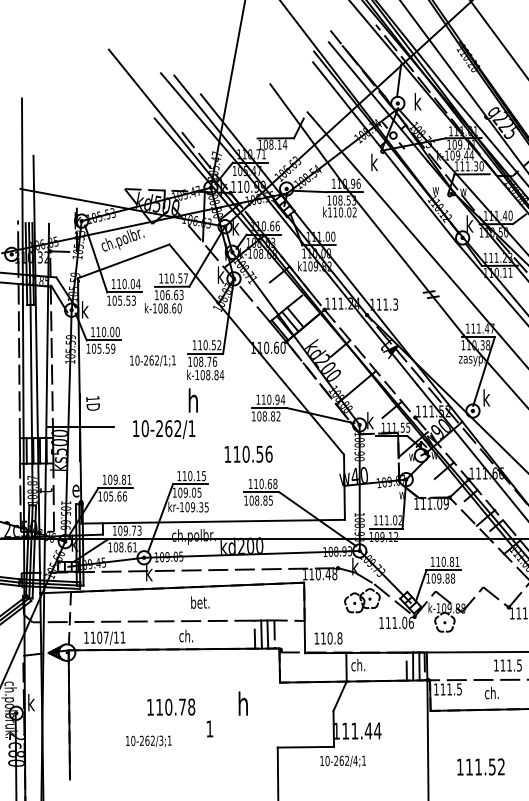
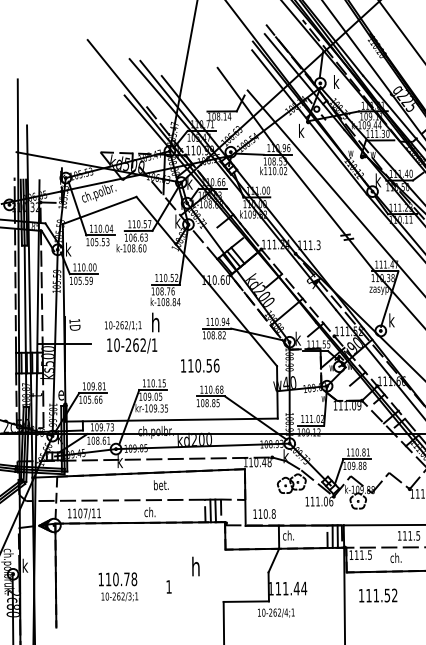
text: (153, 360) -> (123, 325), moved
text: (170, 707) -> (117, 579), moved
text: (481, 766) -> (378, 595), moved

